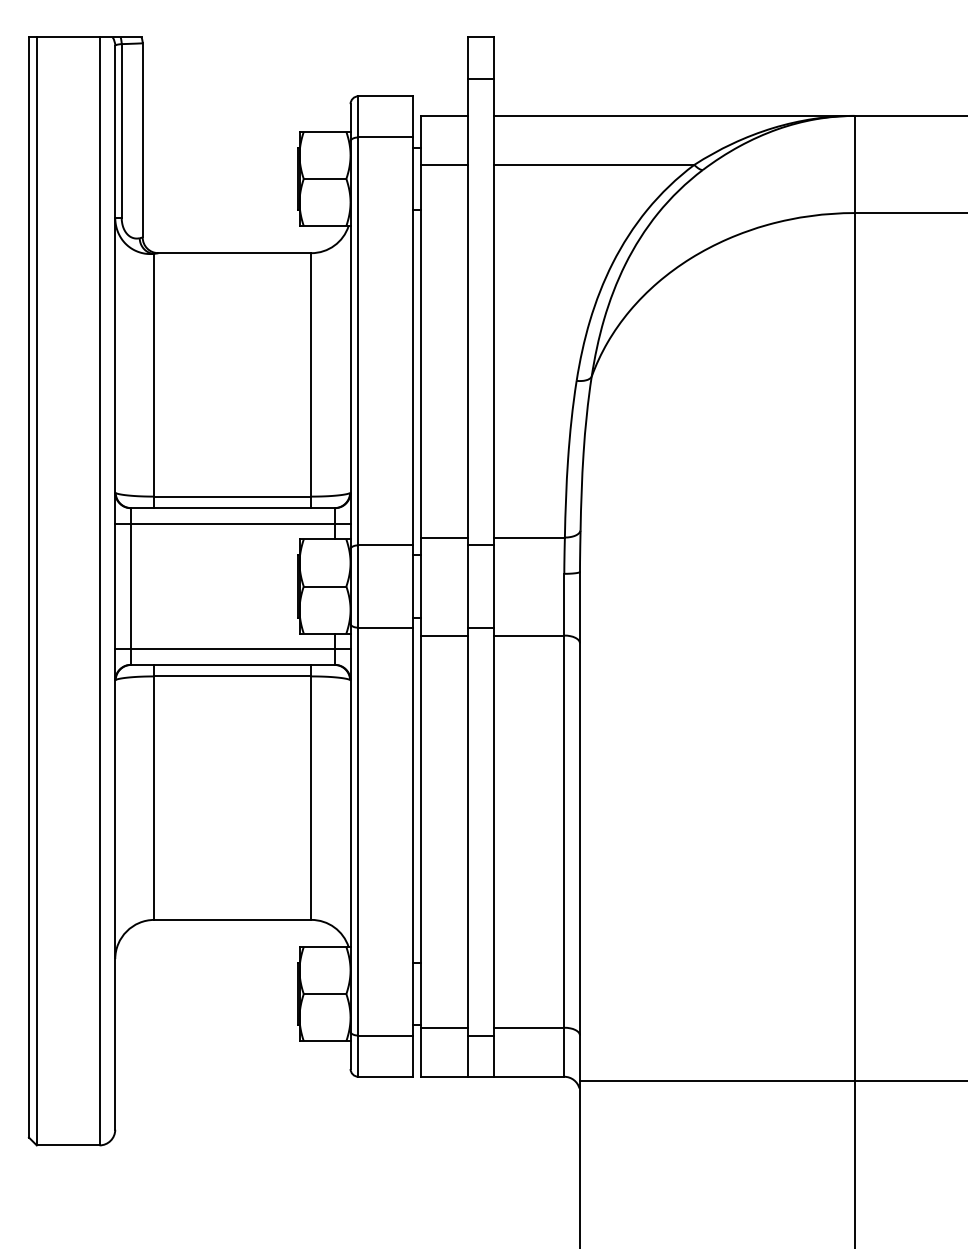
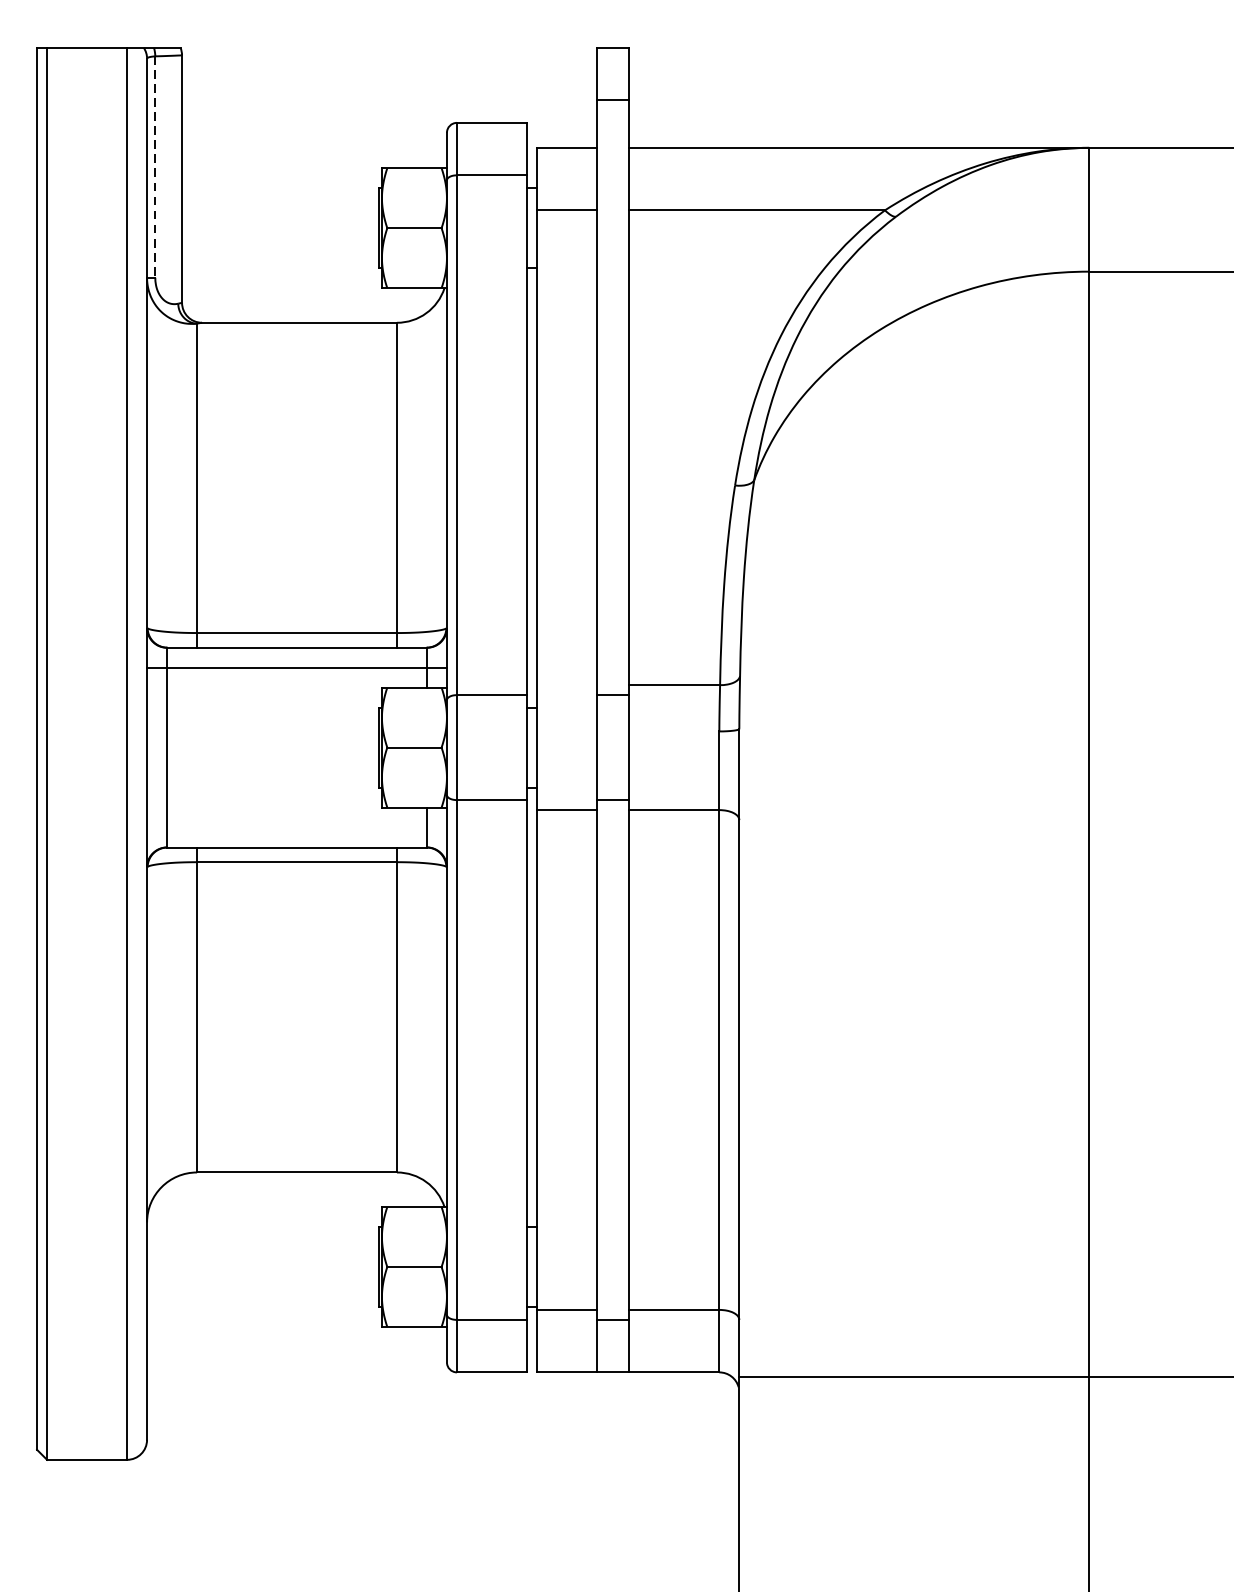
line: (121, 131) -> (155, 167), solid -> dashed
line: (444, 537) -> (566, 685), removed
line: (232, 649) -> (296, 827), removed

